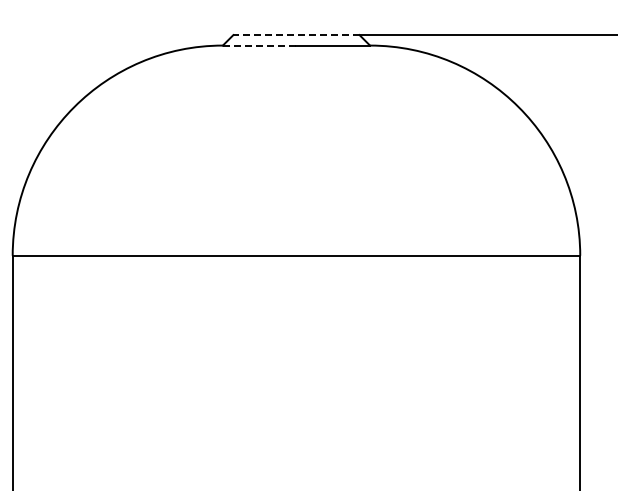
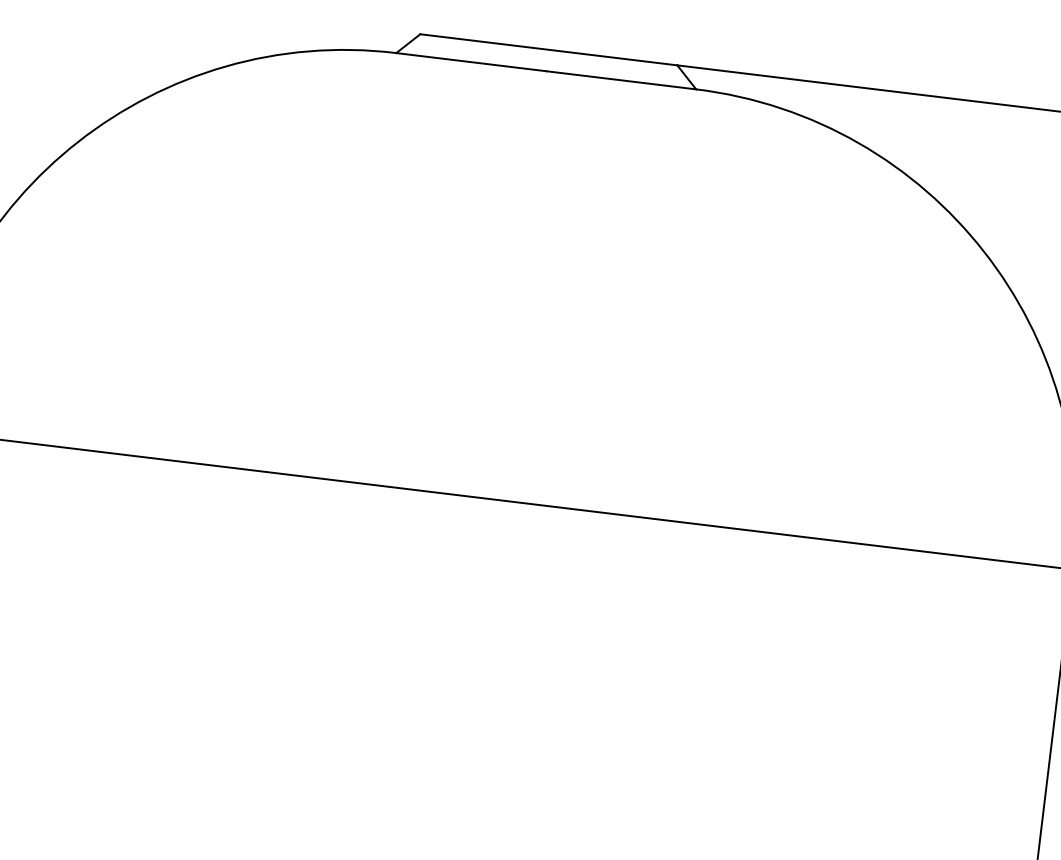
line: (295, 35) -> (546, 50), dashed -> solid
line: (259, 45) -> (470, 61), dashed -> solid

